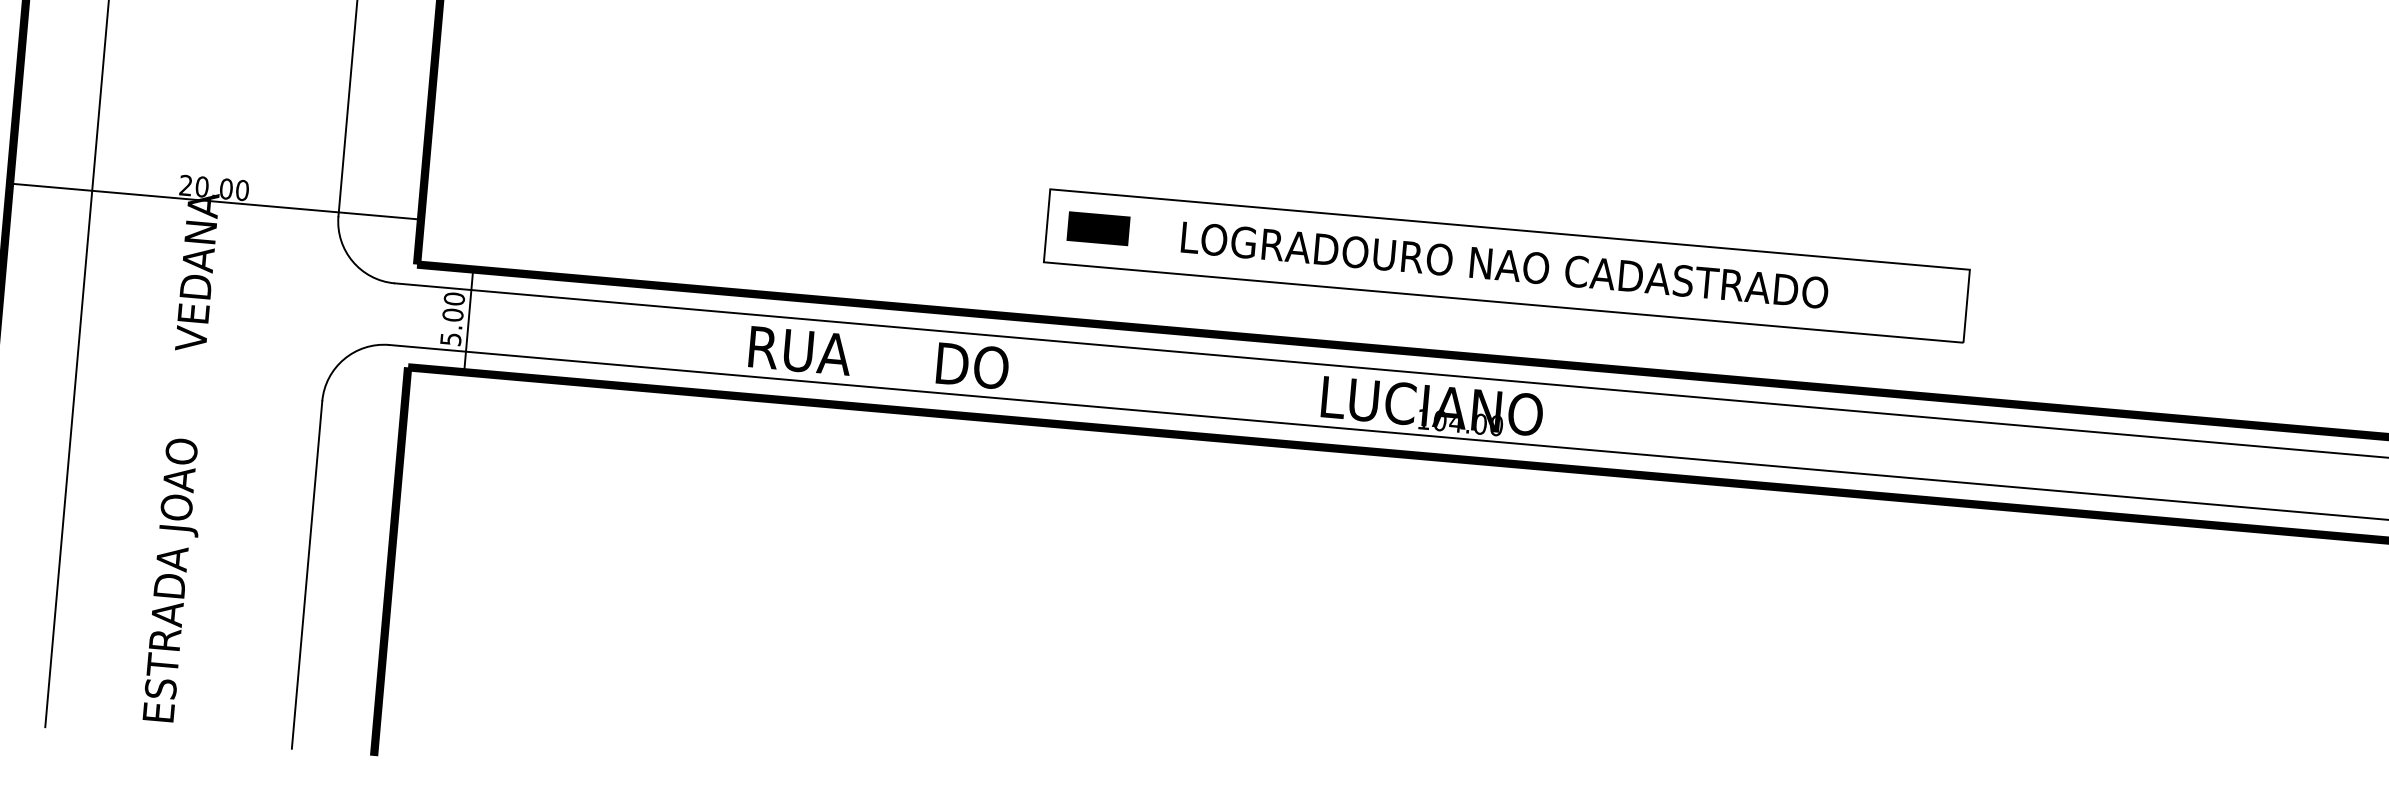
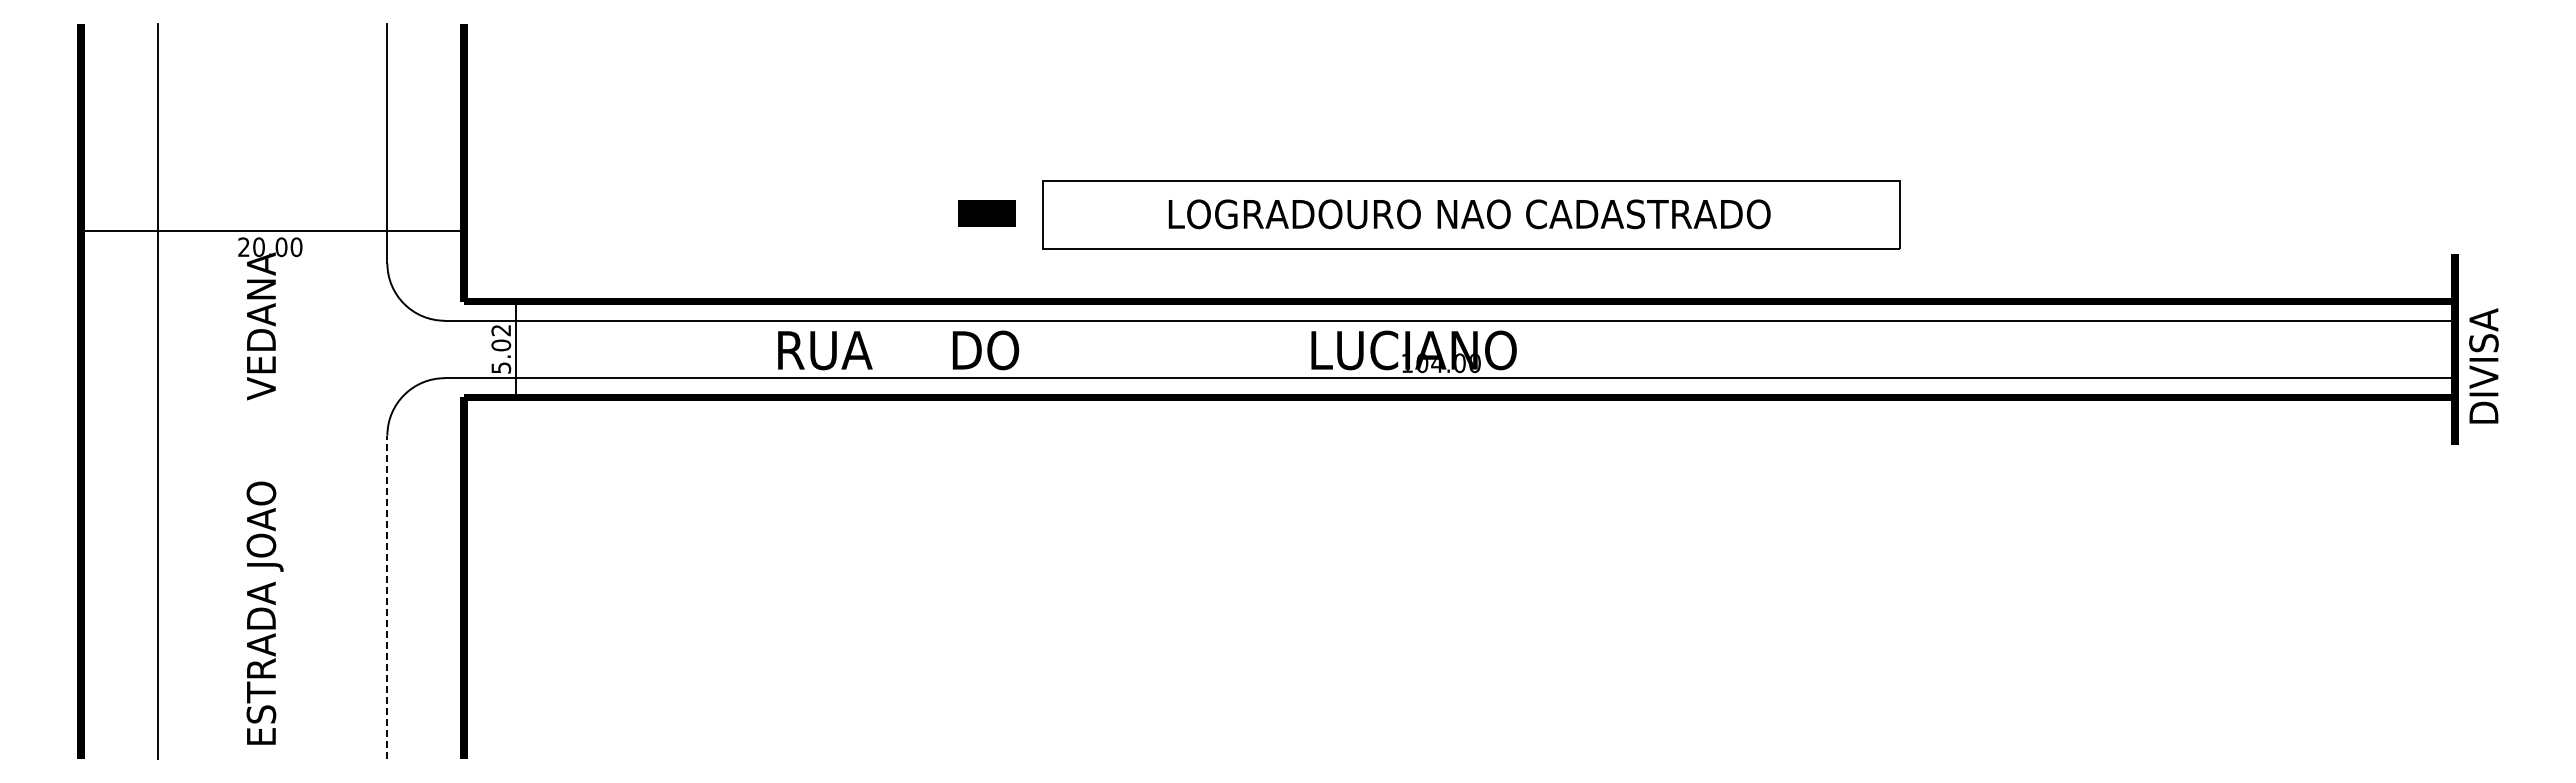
line: (215, 201) -> (272, 230), moved
line: (1097, 228) -> (986, 213), moved
text: (454, 299) -> (501, 330), 5.00 -> 5.02
line: (307, 575) -> (387, 597), solid -> dashed

